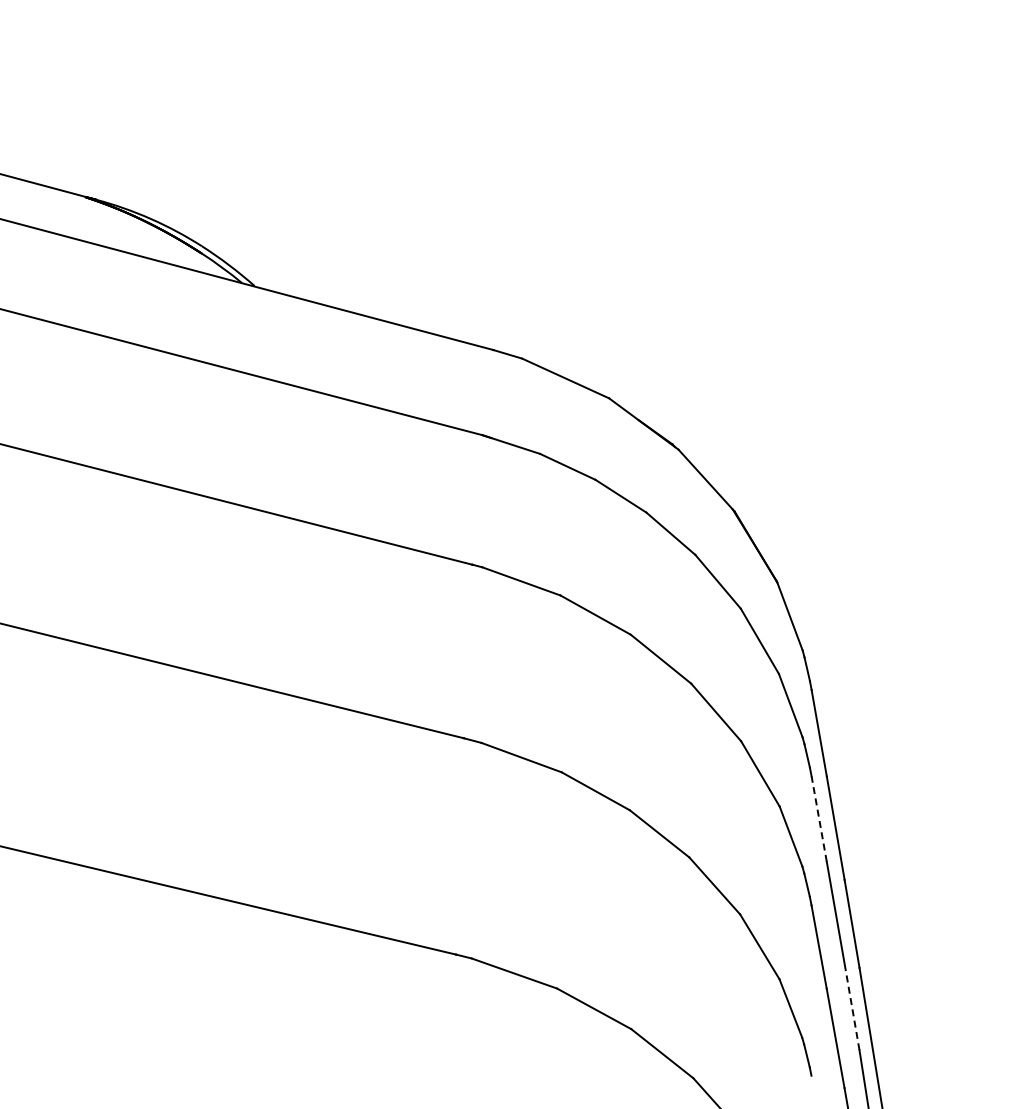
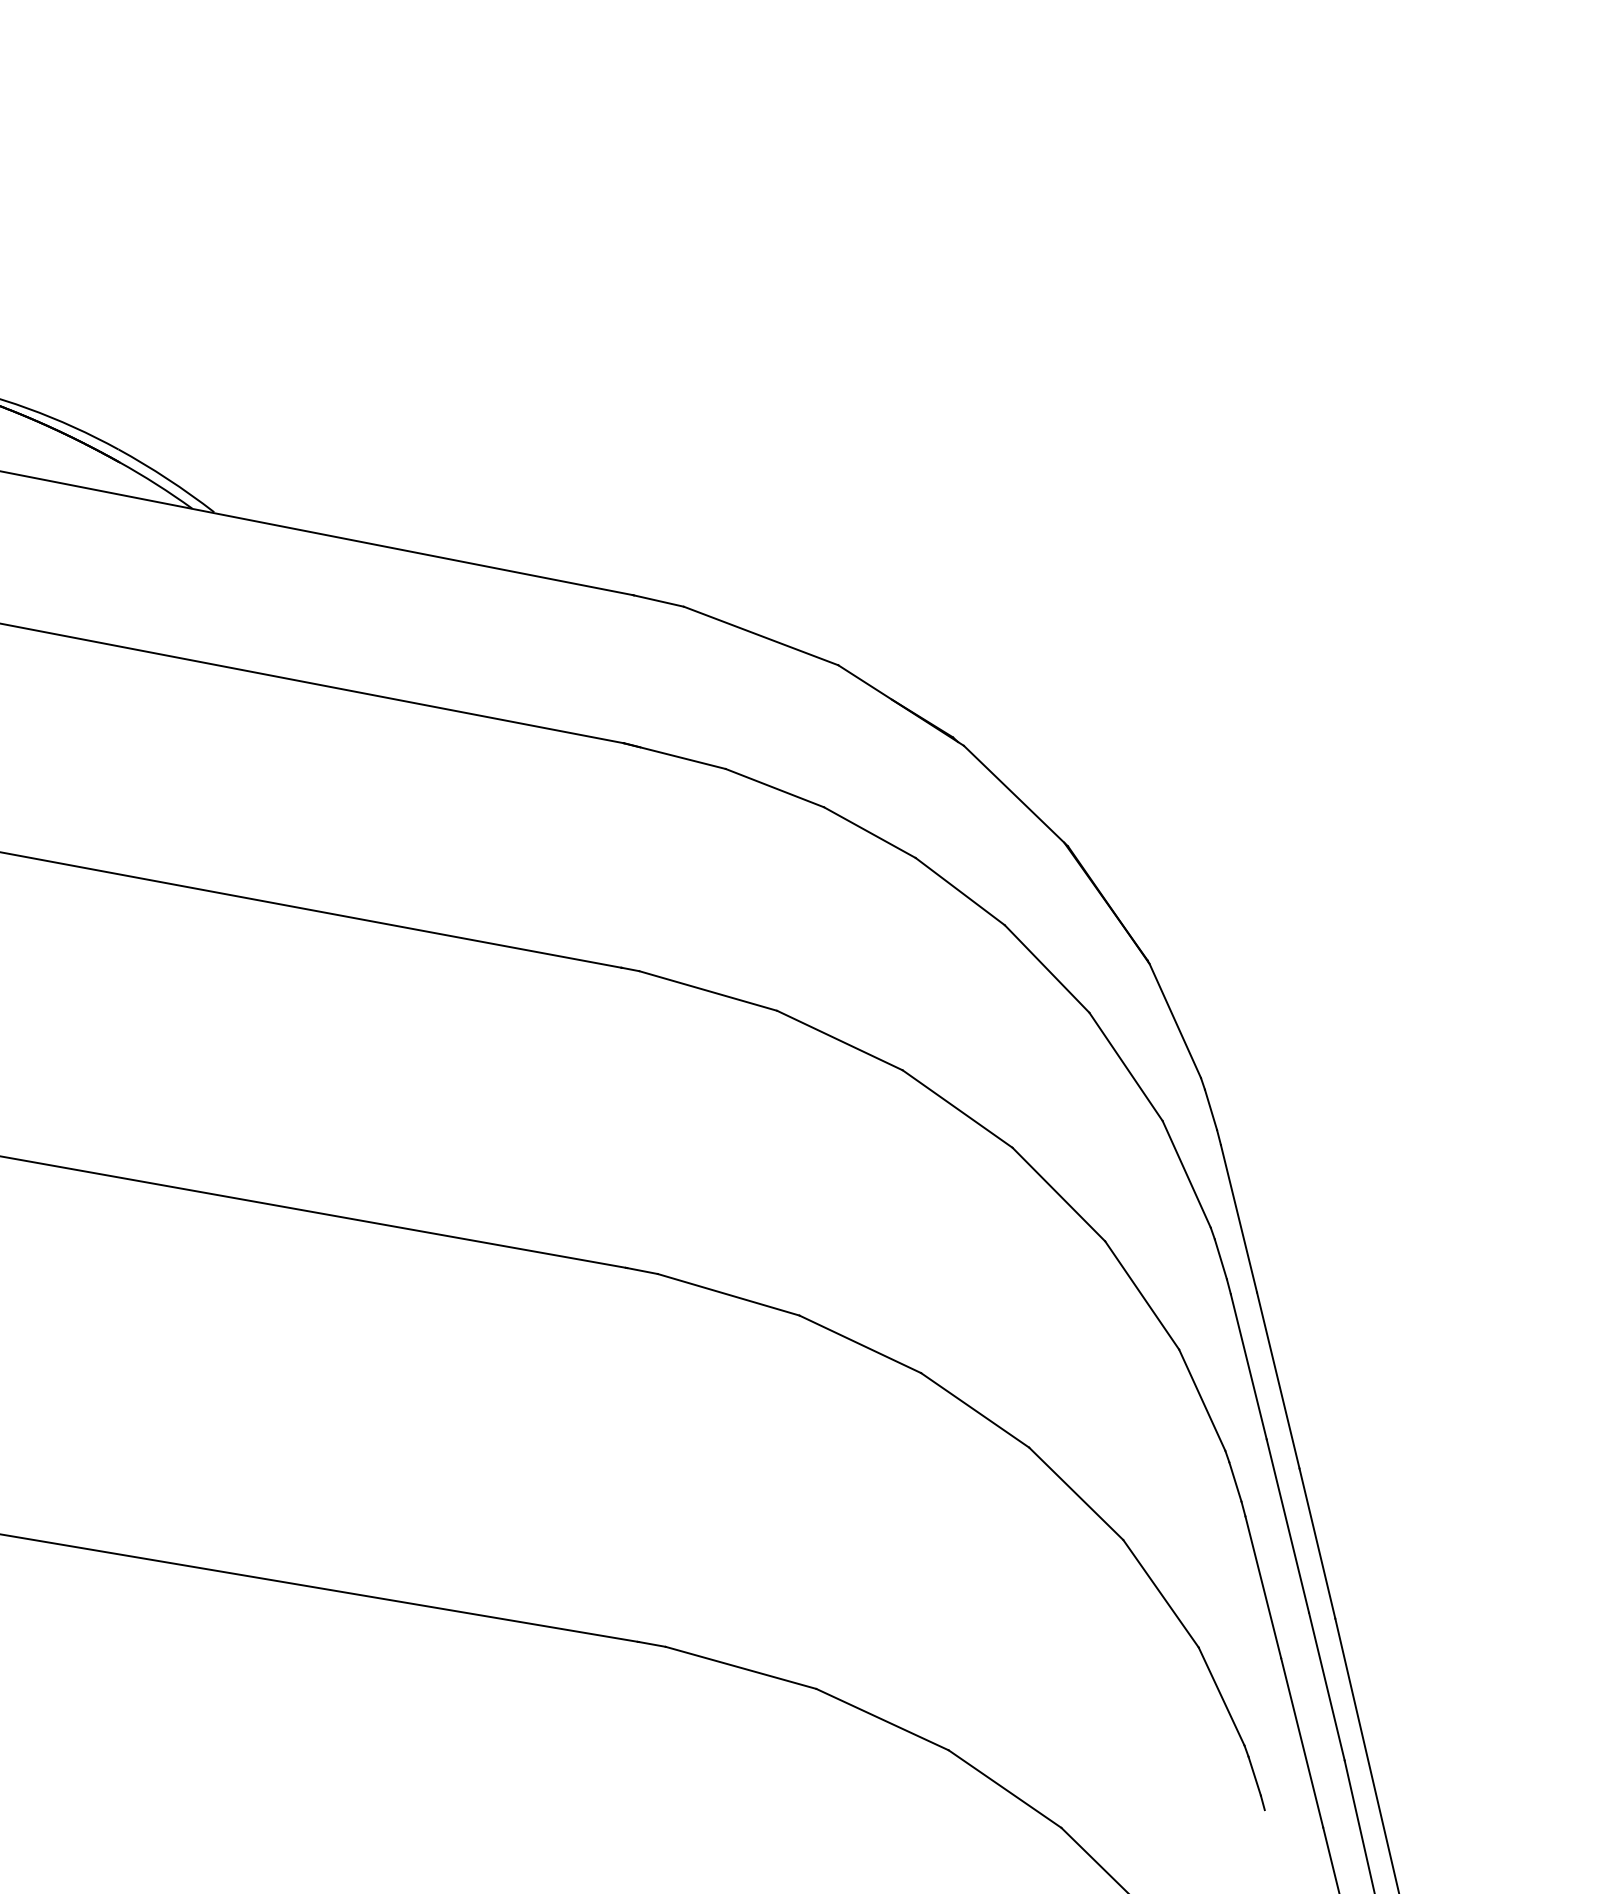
line: (819, 818) -> (1249, 1365), dashed -> solid
line: (852, 1006) -> (1327, 1685), dashed -> solid

